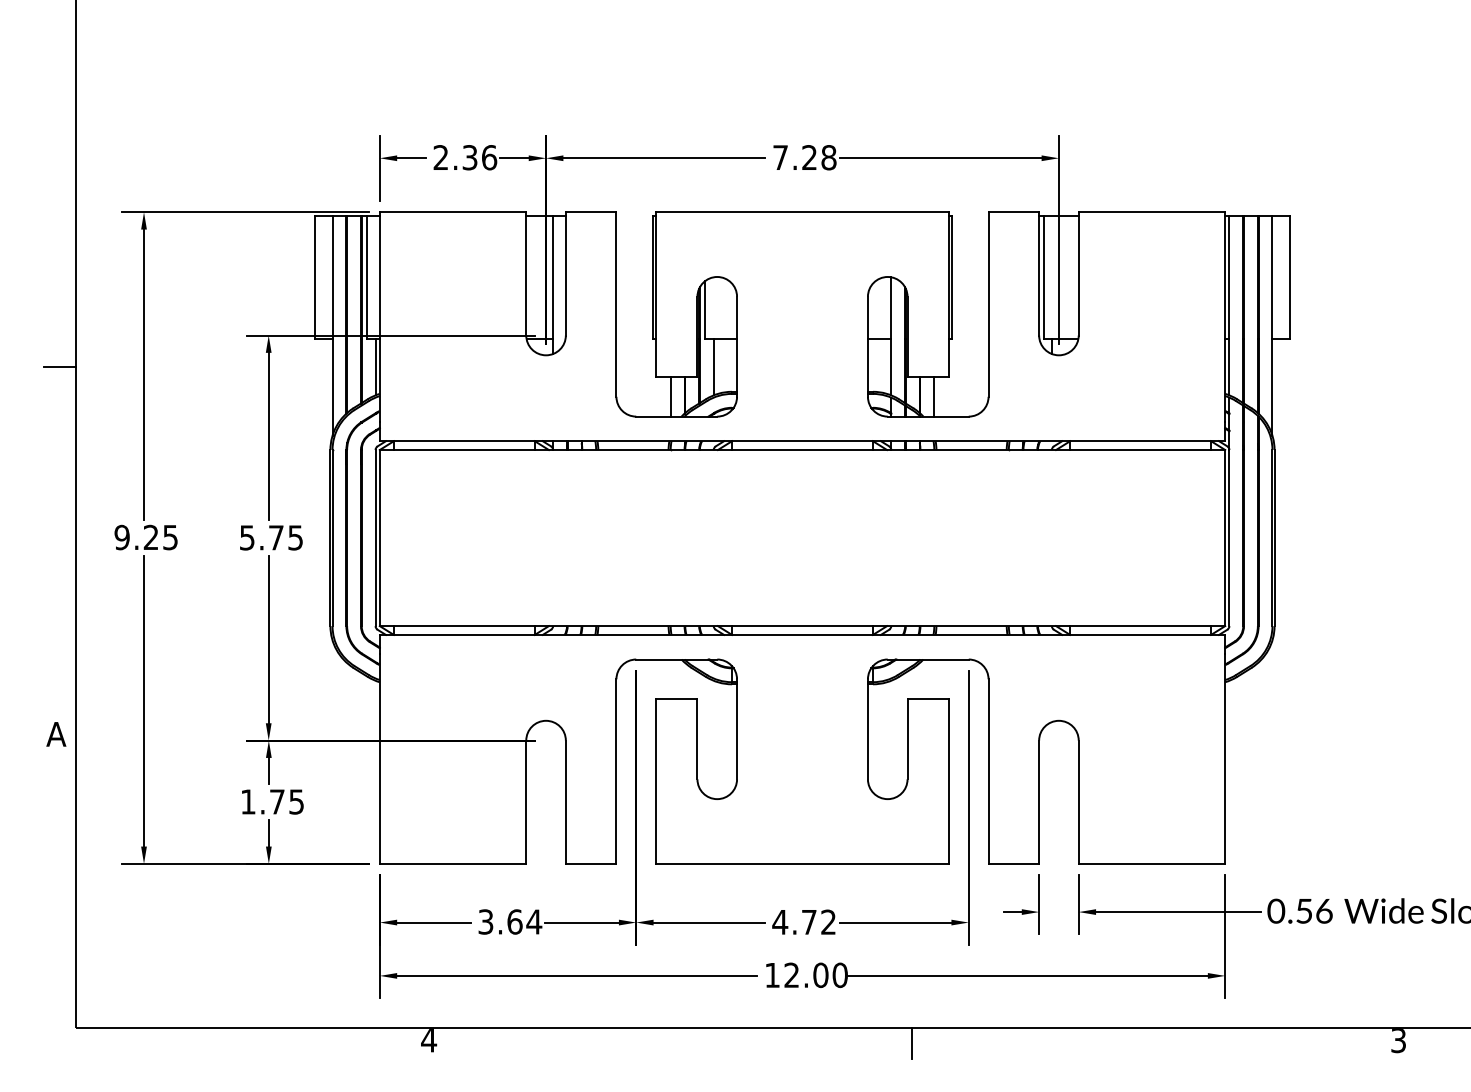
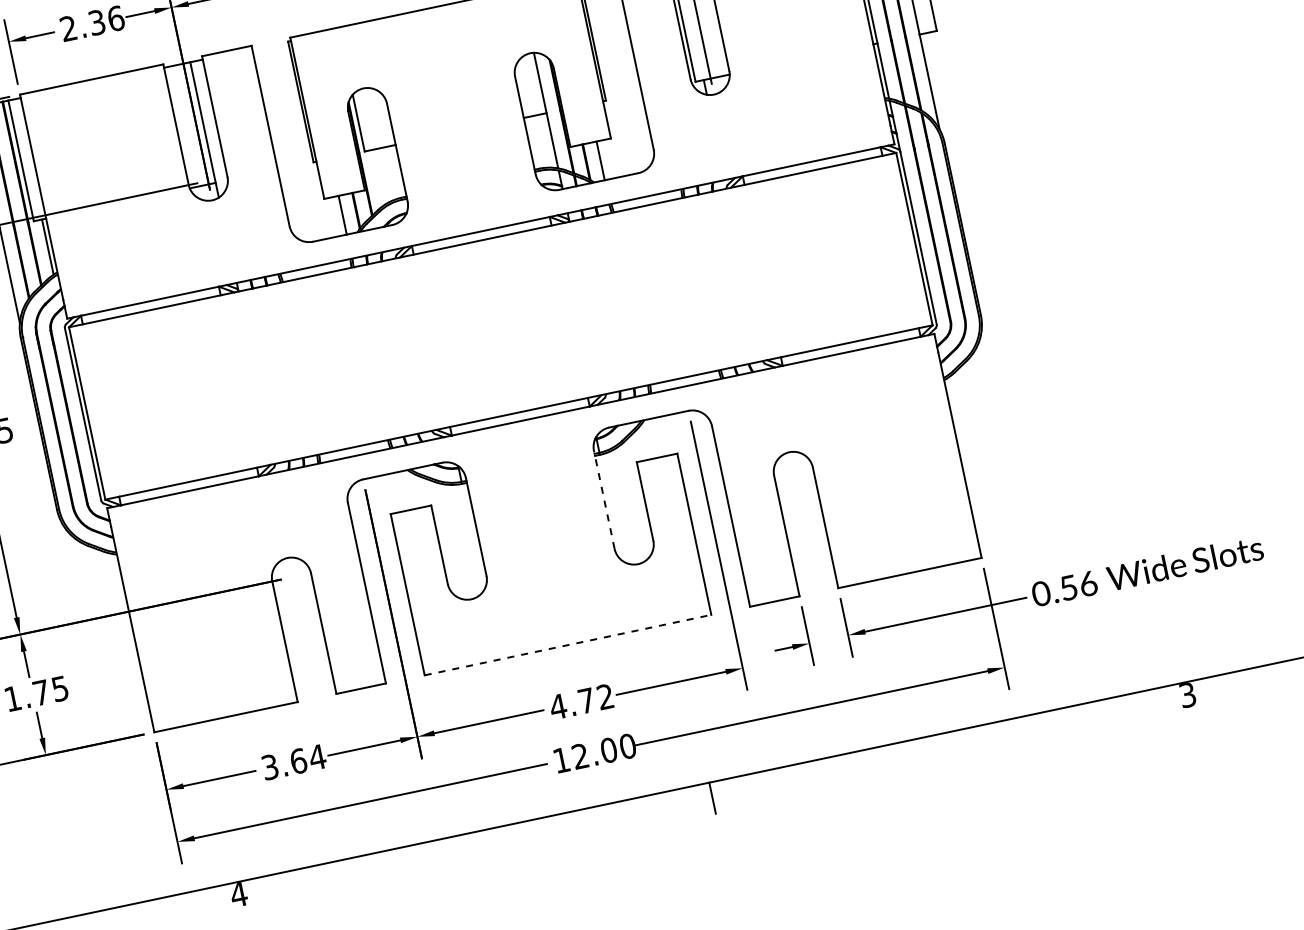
line: (713, 366) -> (378, 176), removed
line: (867, 728) -> (603, 499), solid -> dashed
line: (803, 863) -> (568, 644), solid -> dashed

